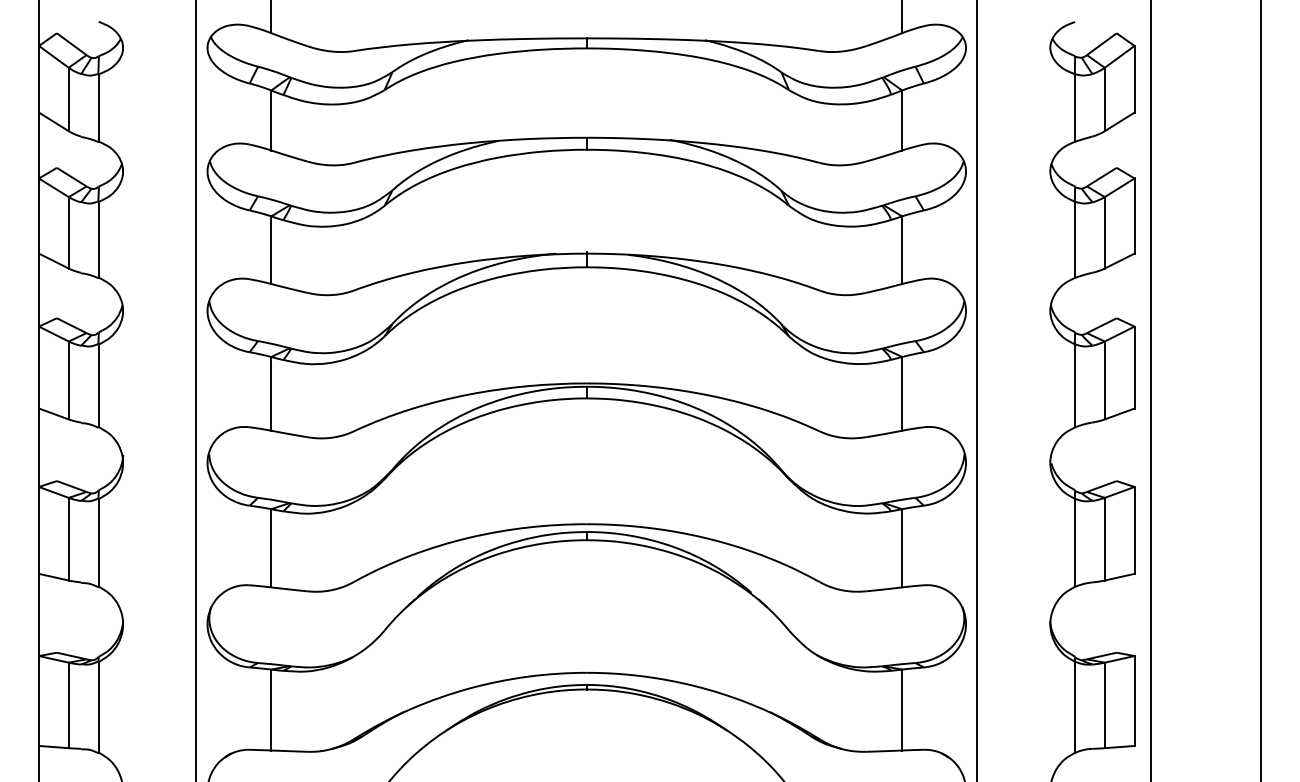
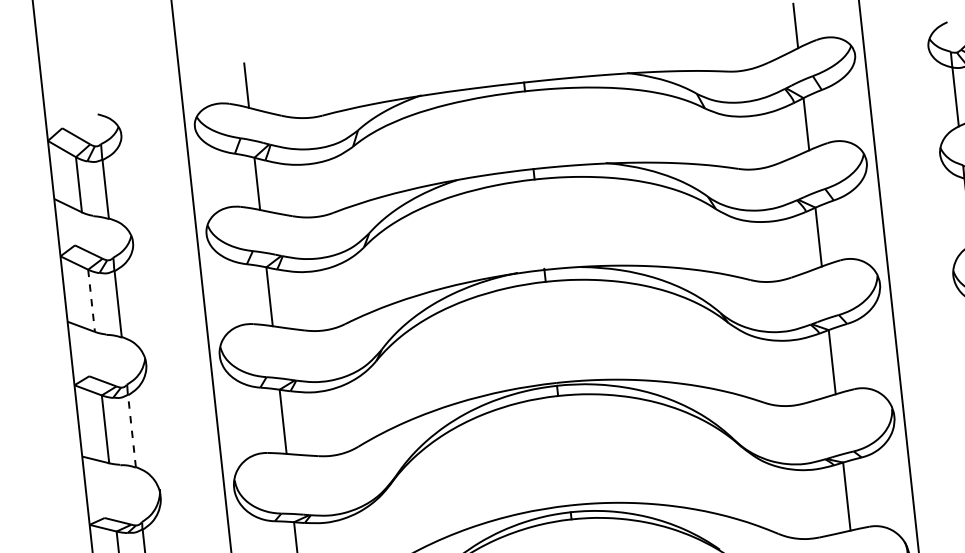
line: (68, 232) -> (91, 300), solid -> dashed
line: (98, 385) -> (131, 430), solid -> dashed

